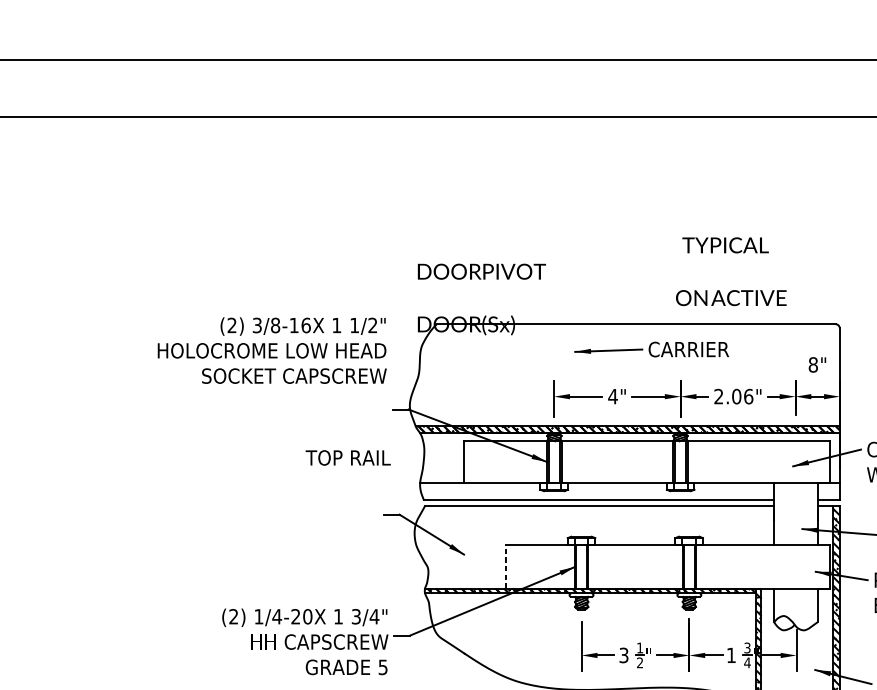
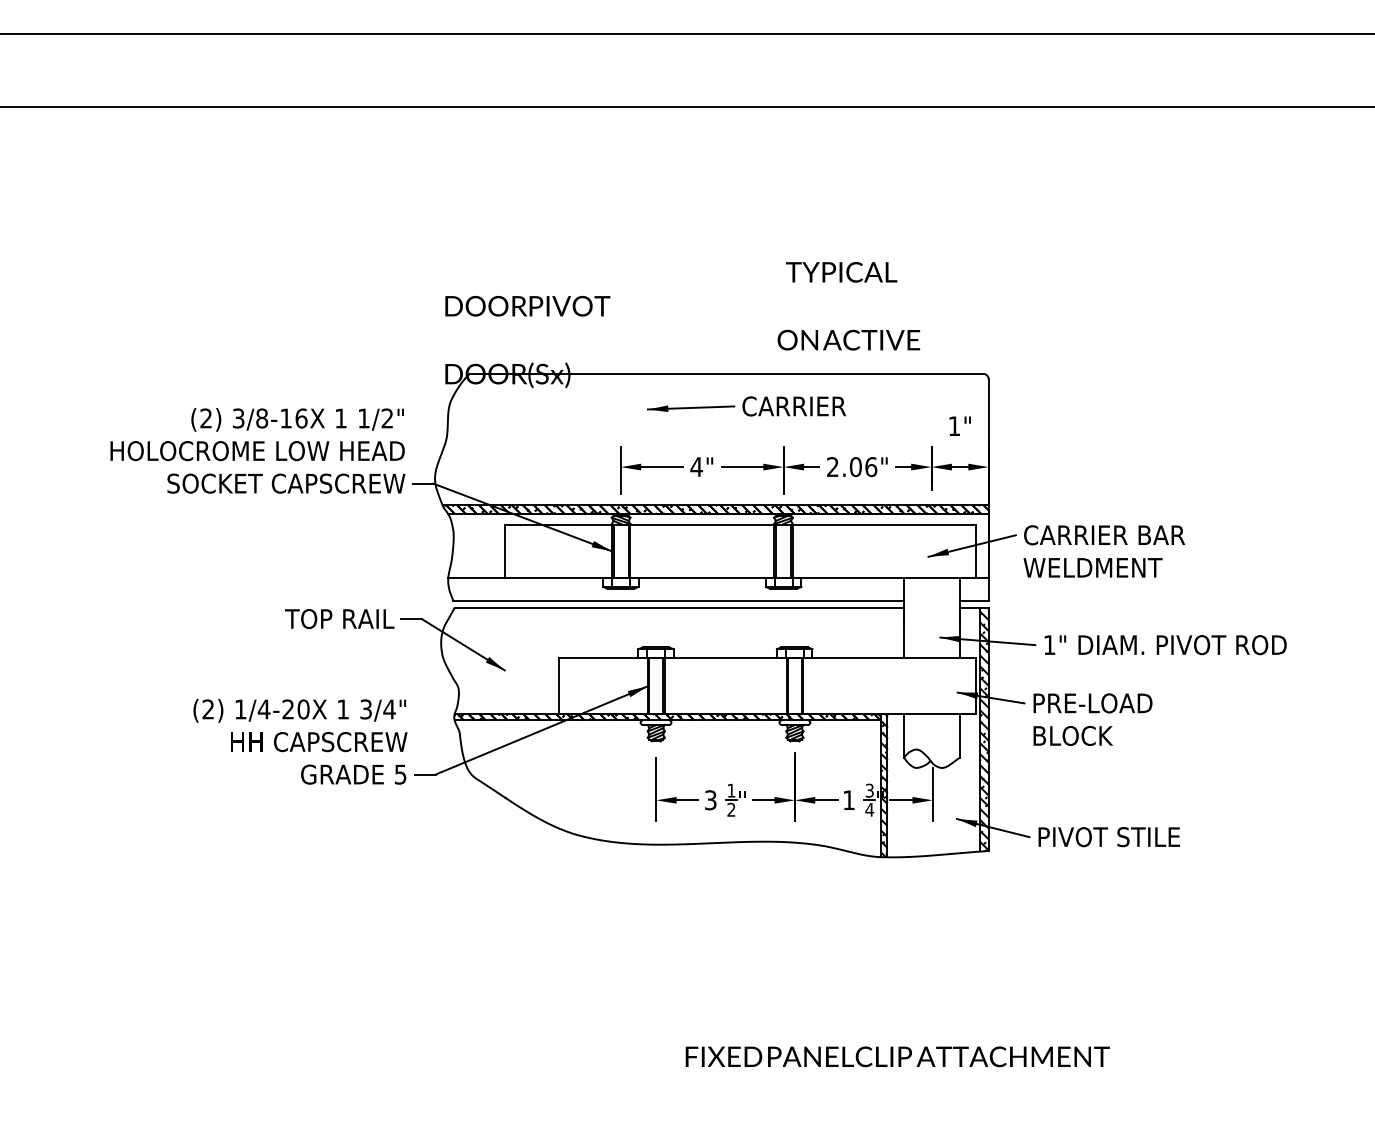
text: (271, 350) -> (257, 450), moved
text: (813, 365) -> (954, 426), 8" -> 1"
text: (348, 458) -> (339, 619), moved
line: (506, 566) -> (559, 685), dashed -> solid
text: (305, 641) -> (300, 741), moved

